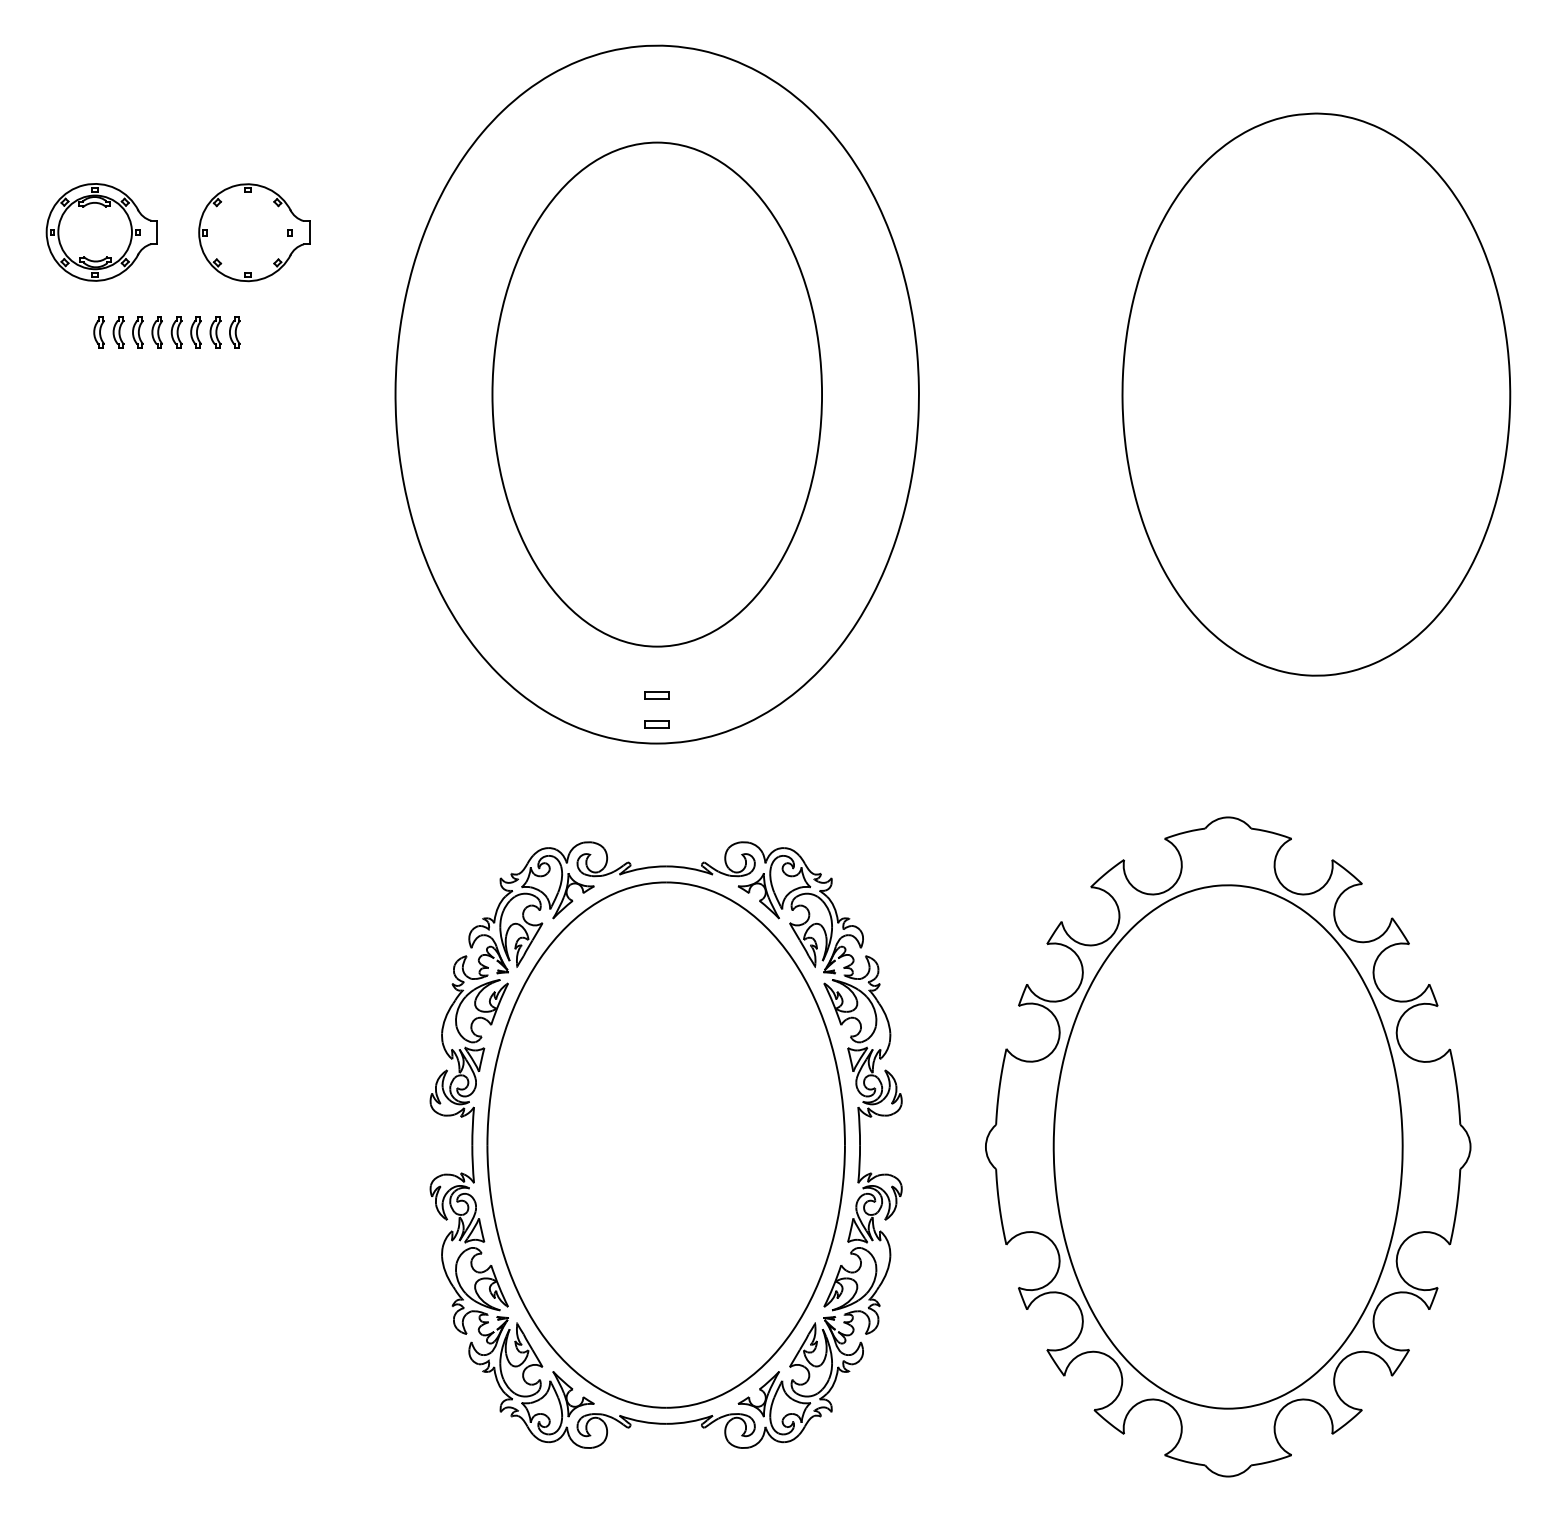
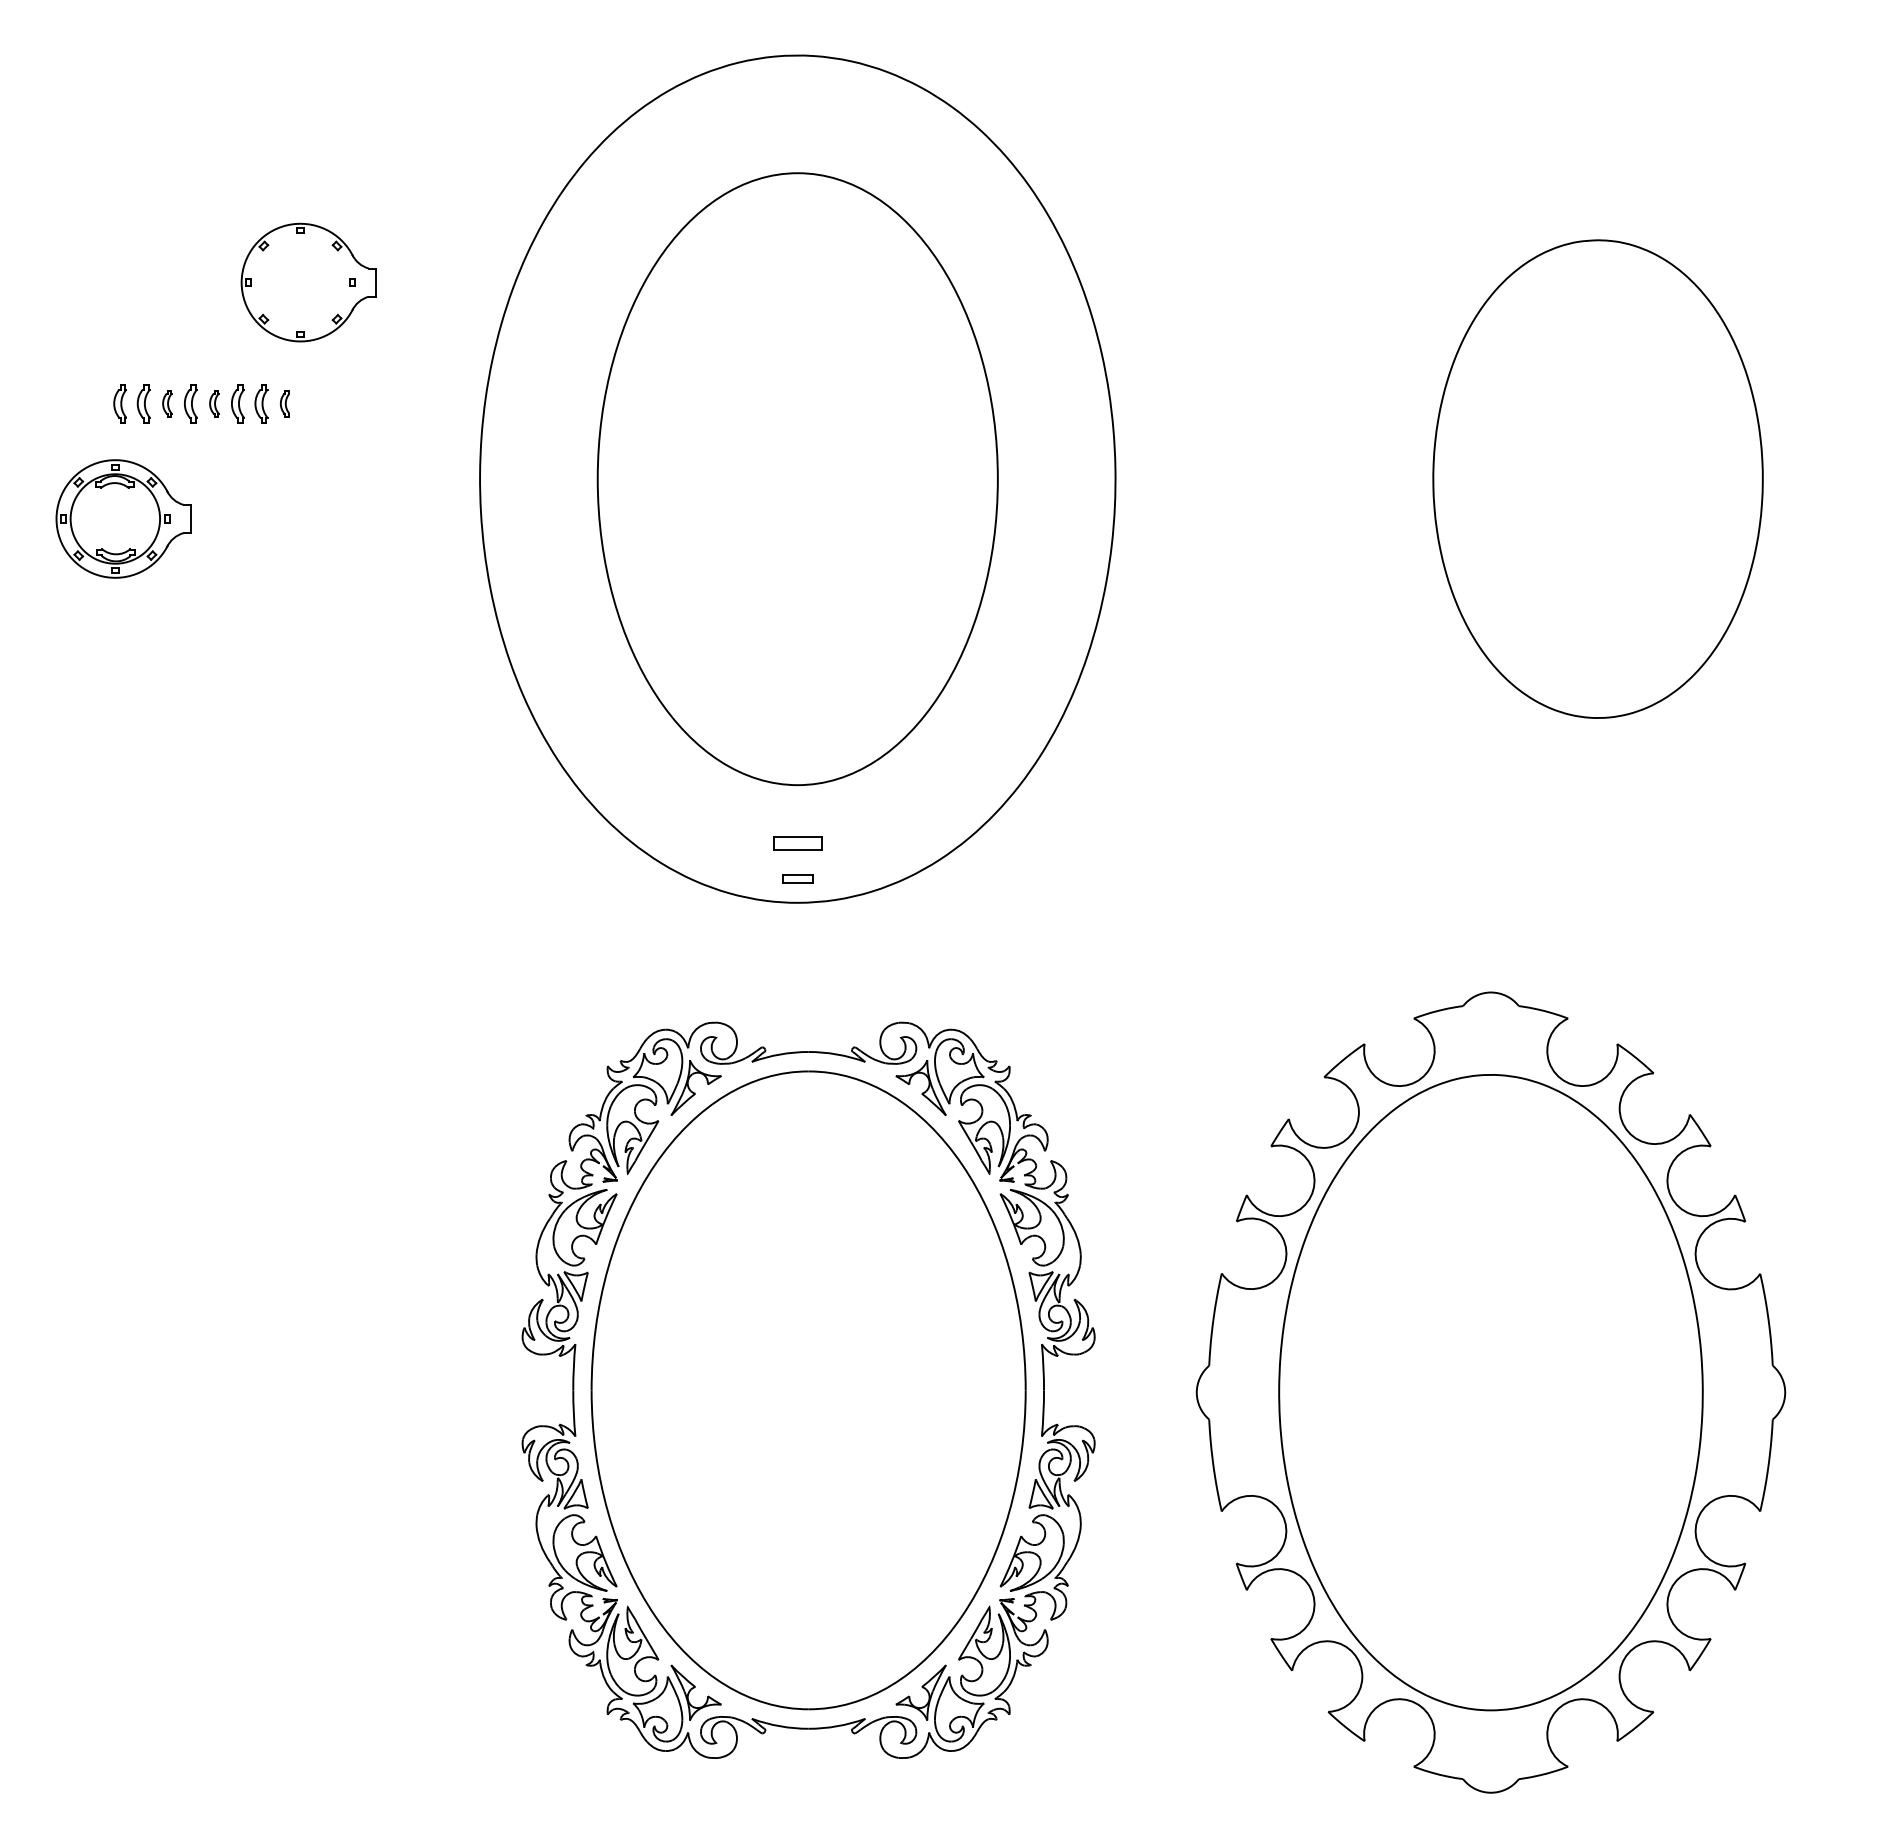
part: (101, 232) -> (123, 519), moved
part: (137, 332) -> (166, 403), size x0.7
part: (176, 332) -> (214, 403), size x0.7
part: (234, 332) -> (284, 403), size x0.7
part: (1316, 394) -> (1598, 479), size x0.7
part: (656, 695) -> (796, 844), size x1.6

